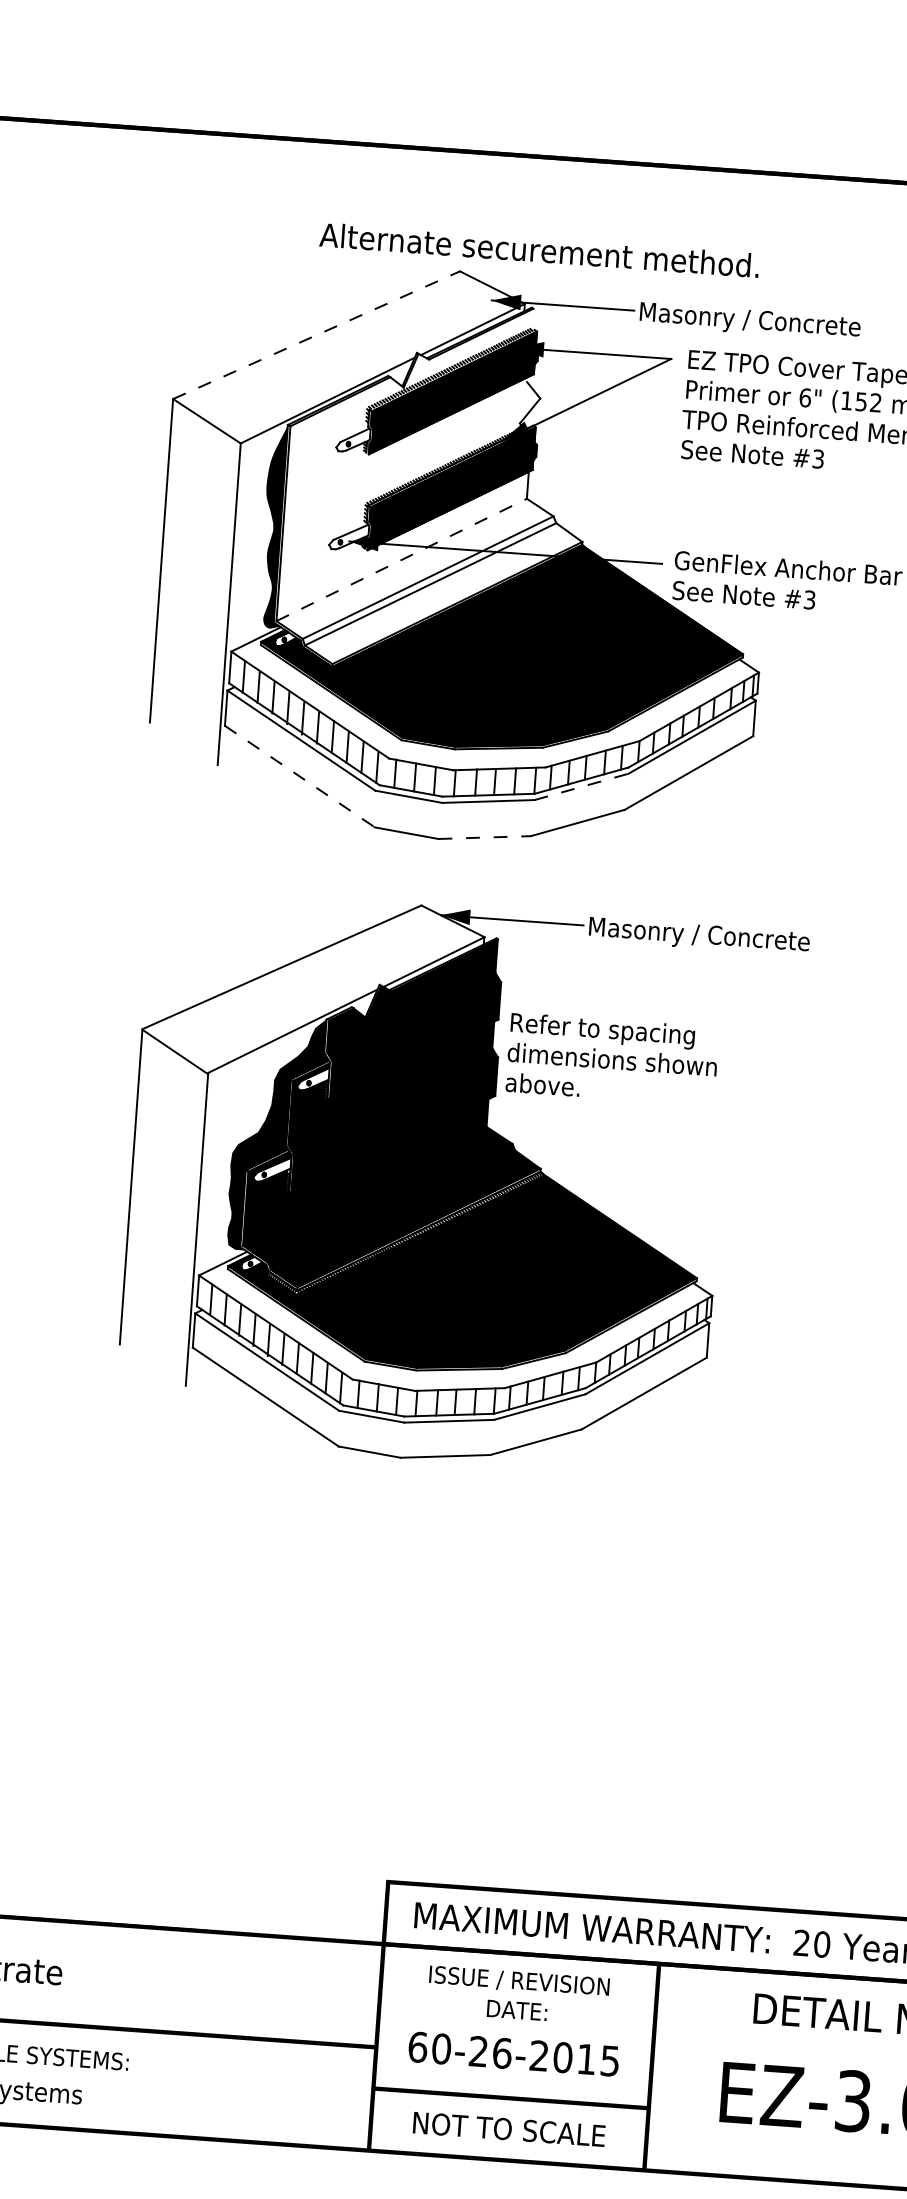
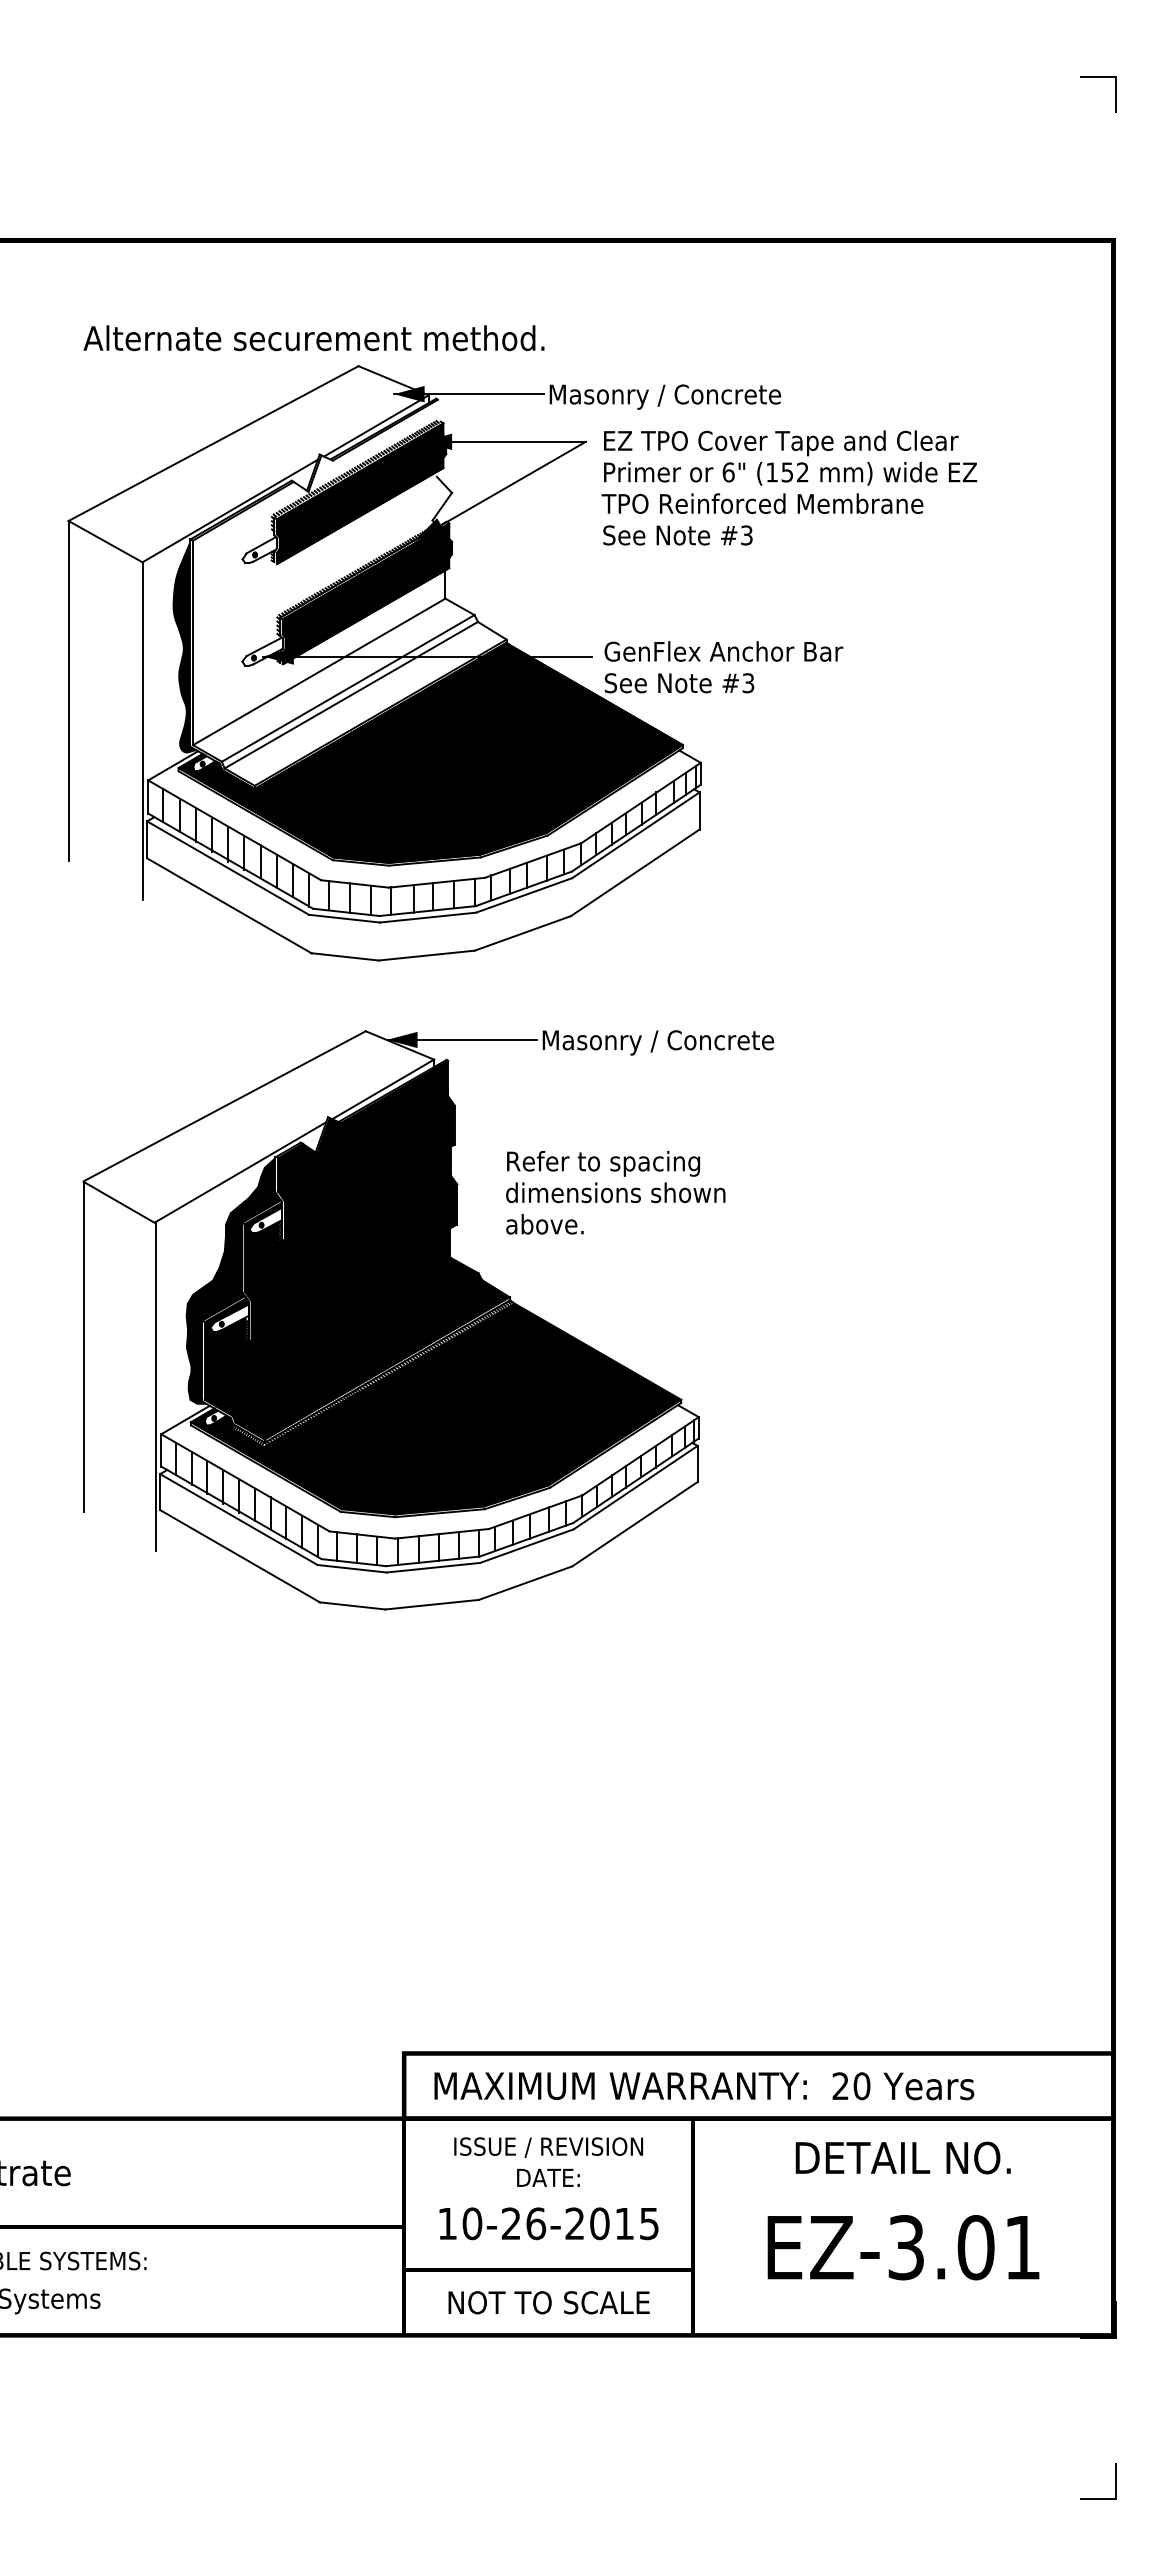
text: (538, 250) -> (313, 338), moved
line: (317, 335) -> (214, 443), dashed -> solid
line: (401, 559) -> (319, 671), dashed -> solid
line: (300, 777) -> (229, 906), dashed -> solid
line: (581, 787) -> (524, 895), dashed -> solid
line: (485, 837) -> (427, 955), dashed -> solid
text: (612, 1059) -> (615, 1192), moved
text: (417, 2047) -> (447, 2223), 60-26-2015 -> 10-26-2015

